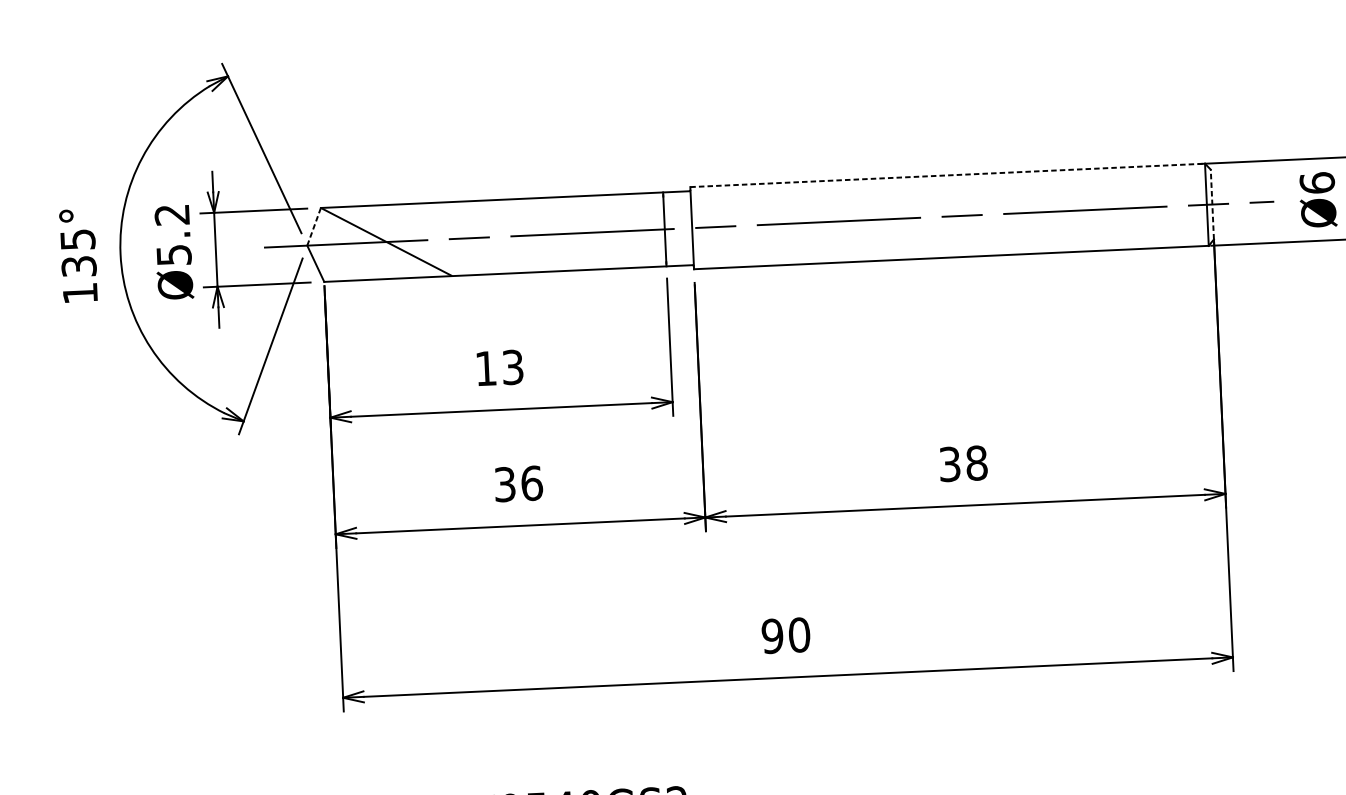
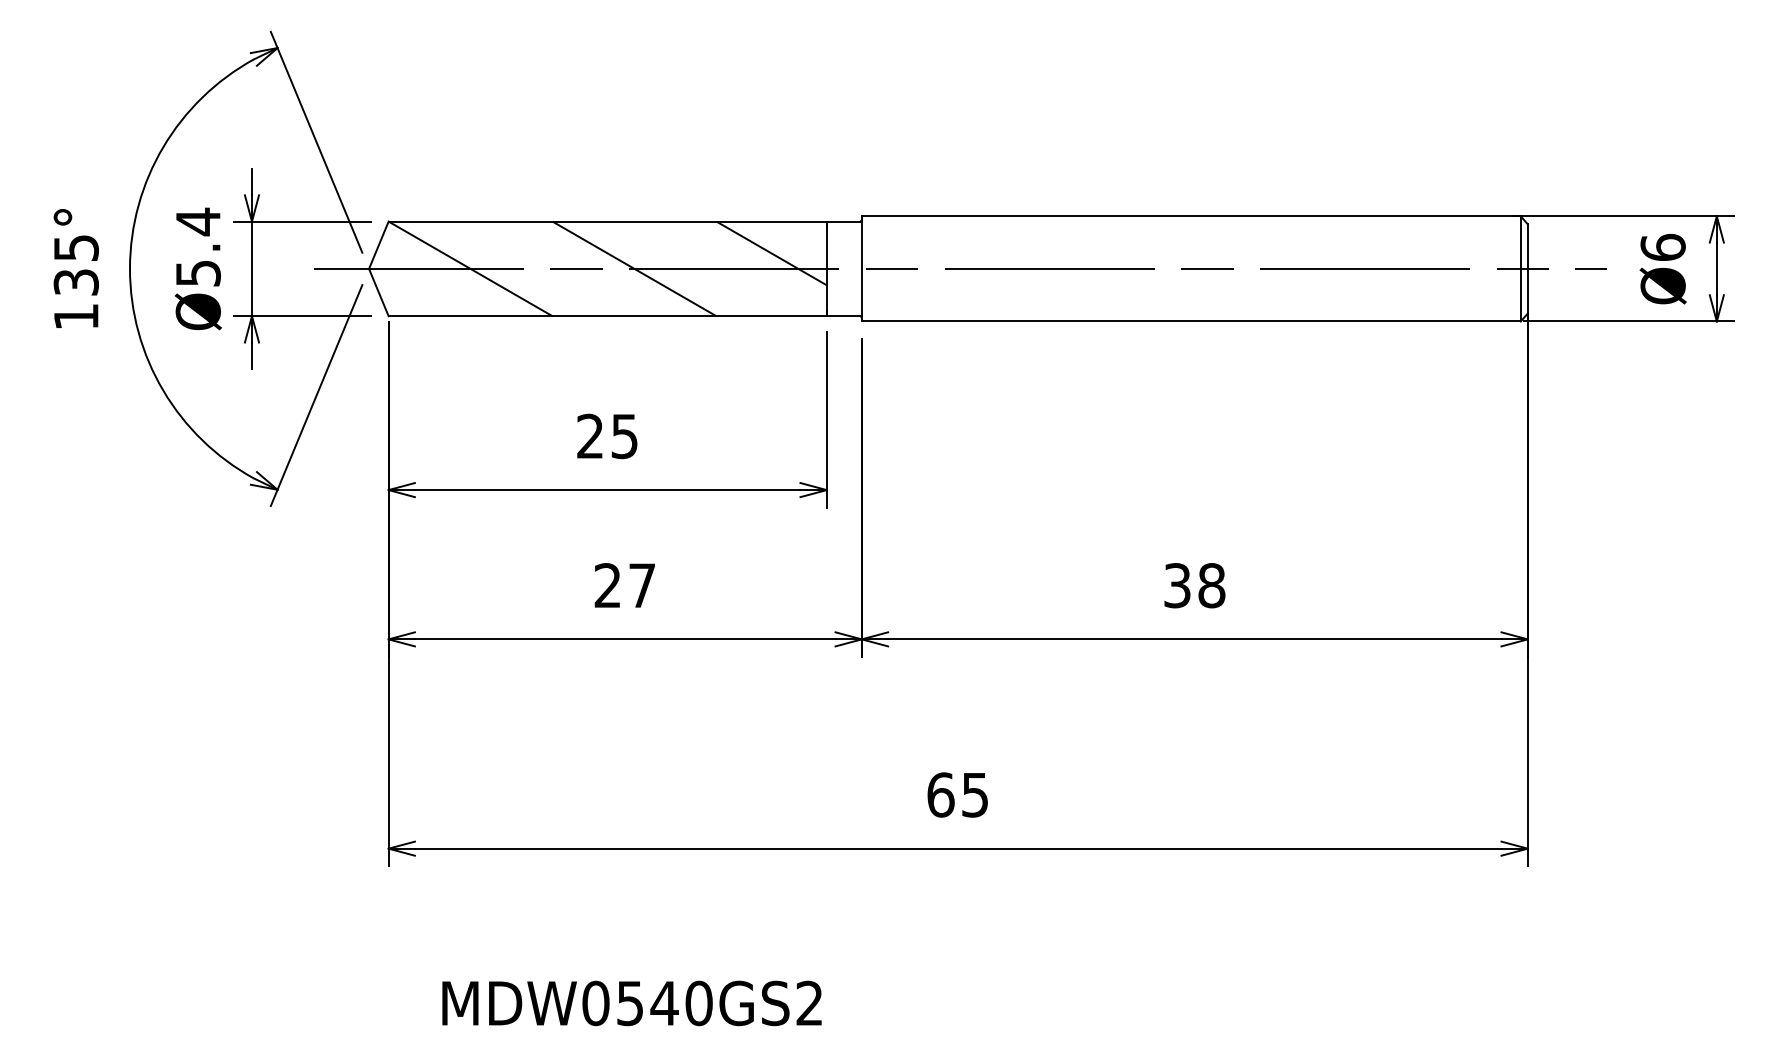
line: (947, 175) -> (1191, 216), dashed -> solid
line: (1212, 204) -> (1527, 268), dashed -> solid
text: (171, 214) -> (197, 221), Ø5.2 -> Ø5.4
line: (621, 219) -> (771, 253), added
line: (313, 227) -> (378, 245), dashed -> solid
line: (514, 235) -> (634, 268), added
text: (499, 367) -> (607, 435), 13 -> 25
text: (518, 483) -> (625, 585), 36 -> 27
text: (785, 635) -> (957, 794), 90 -> 65

